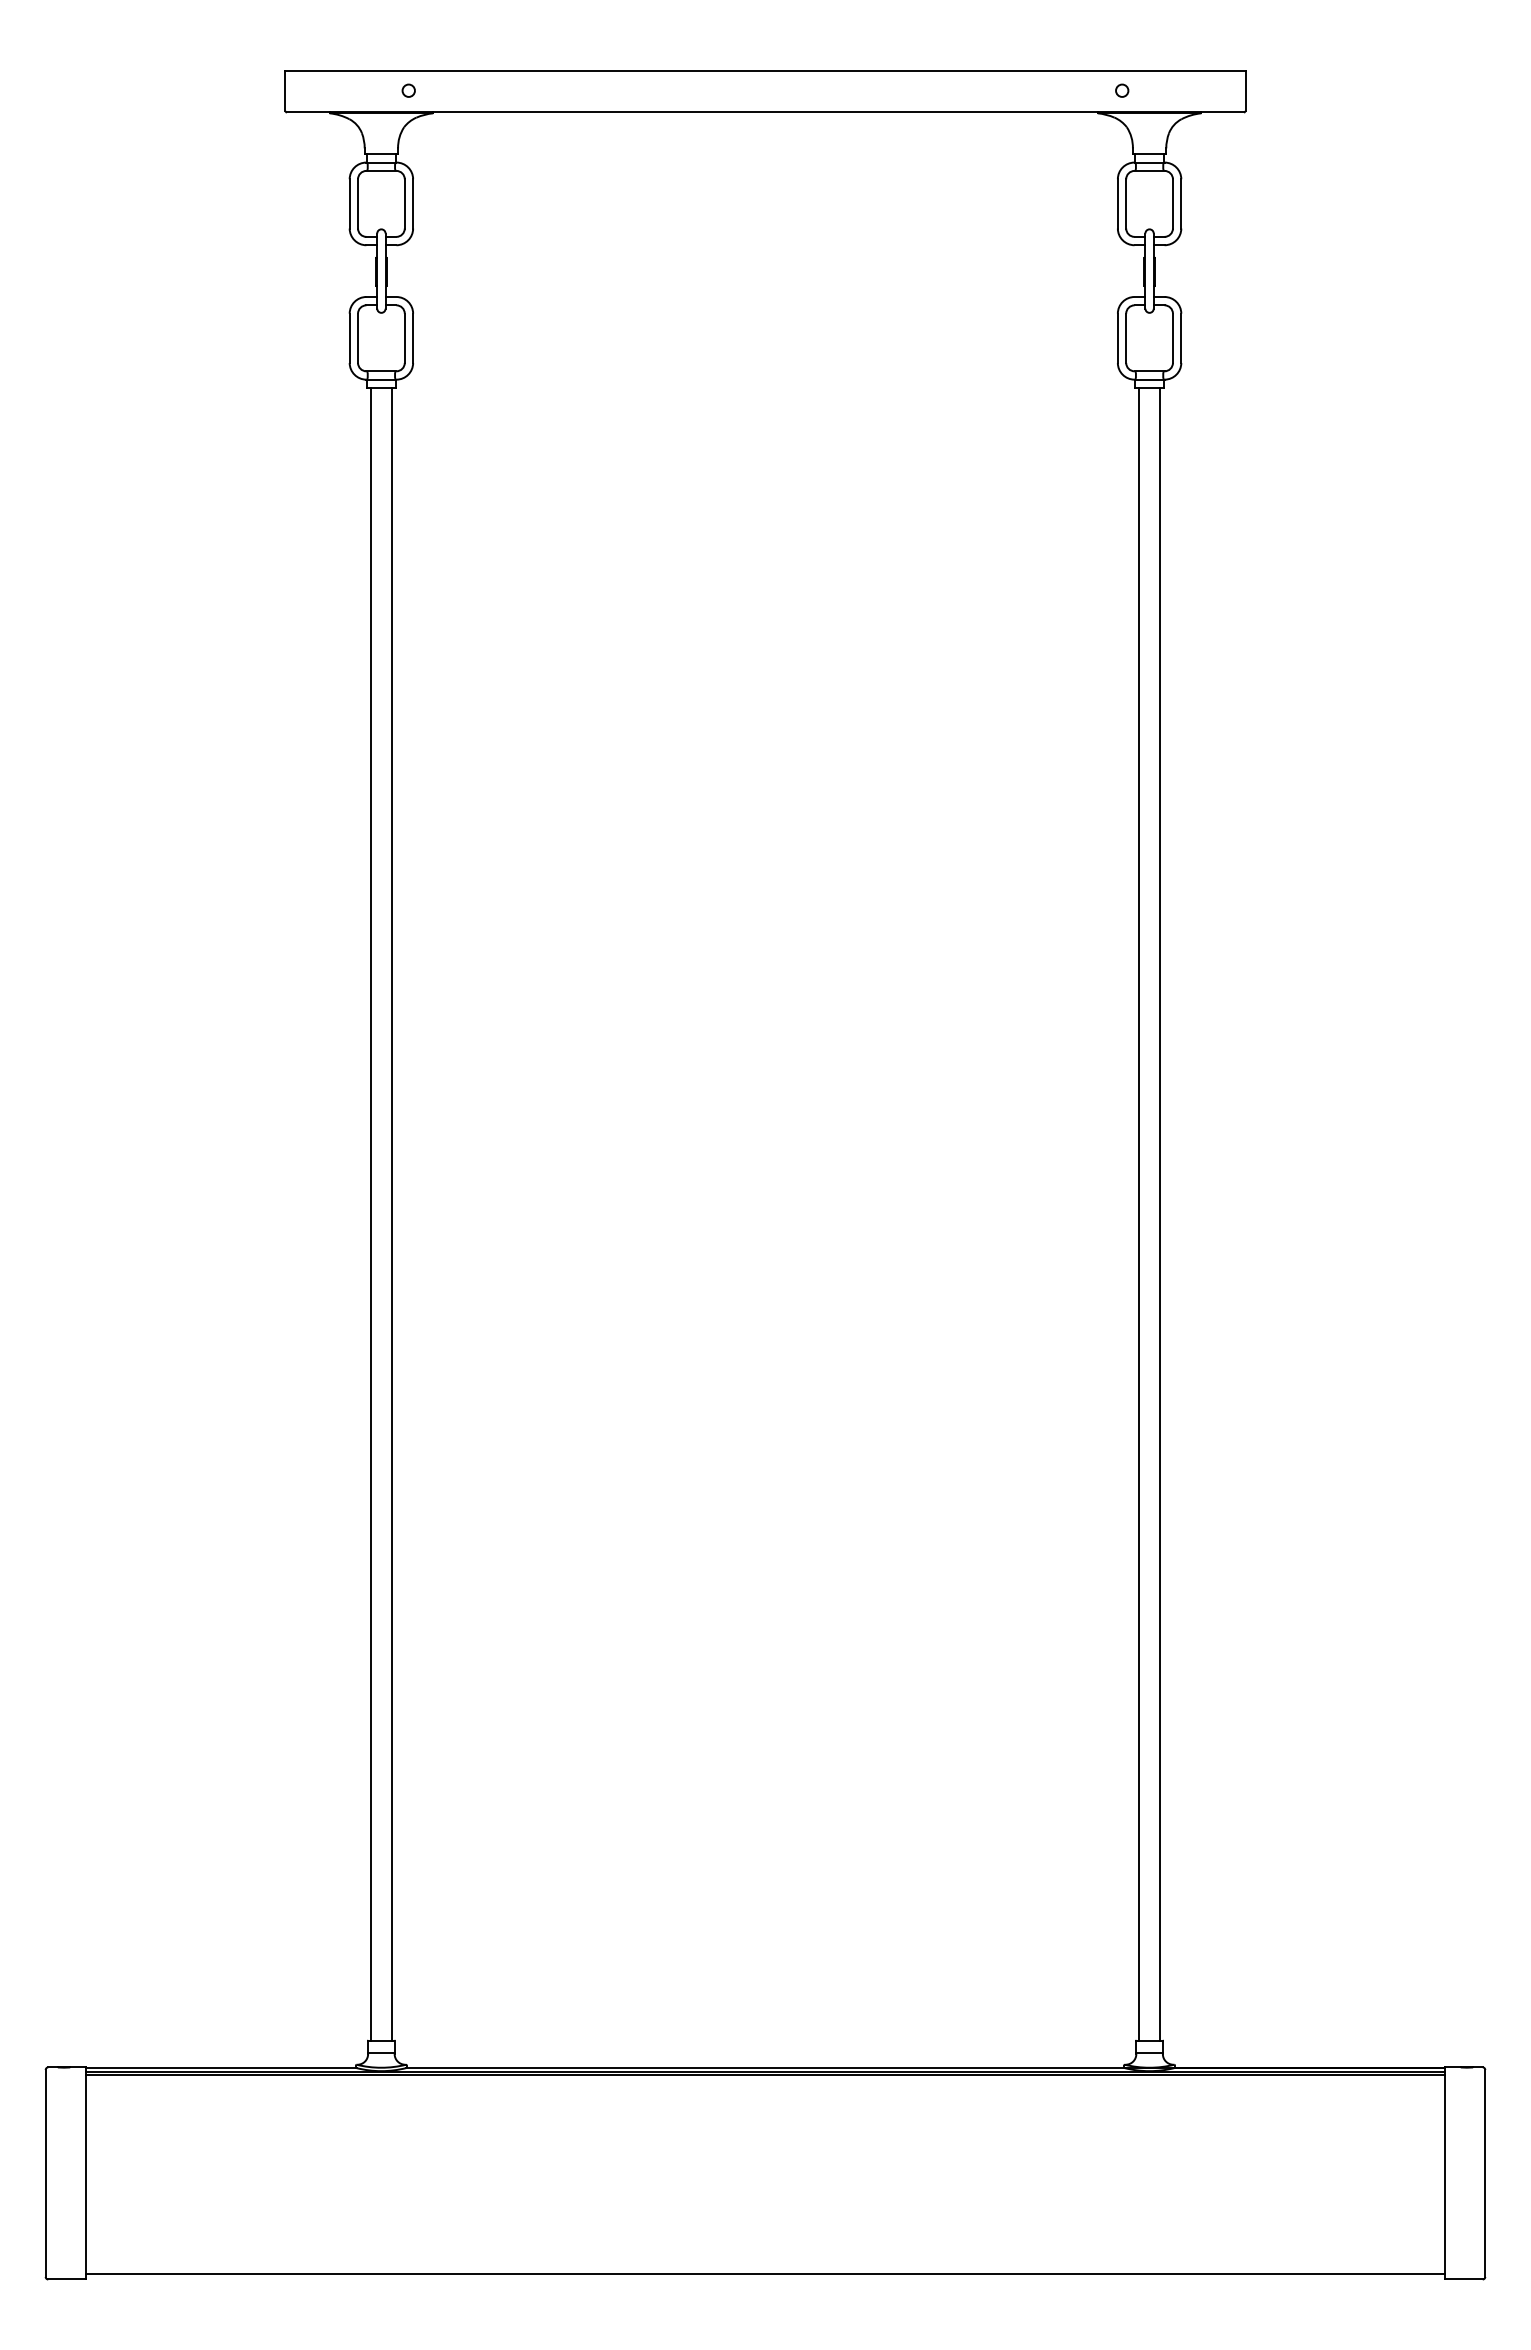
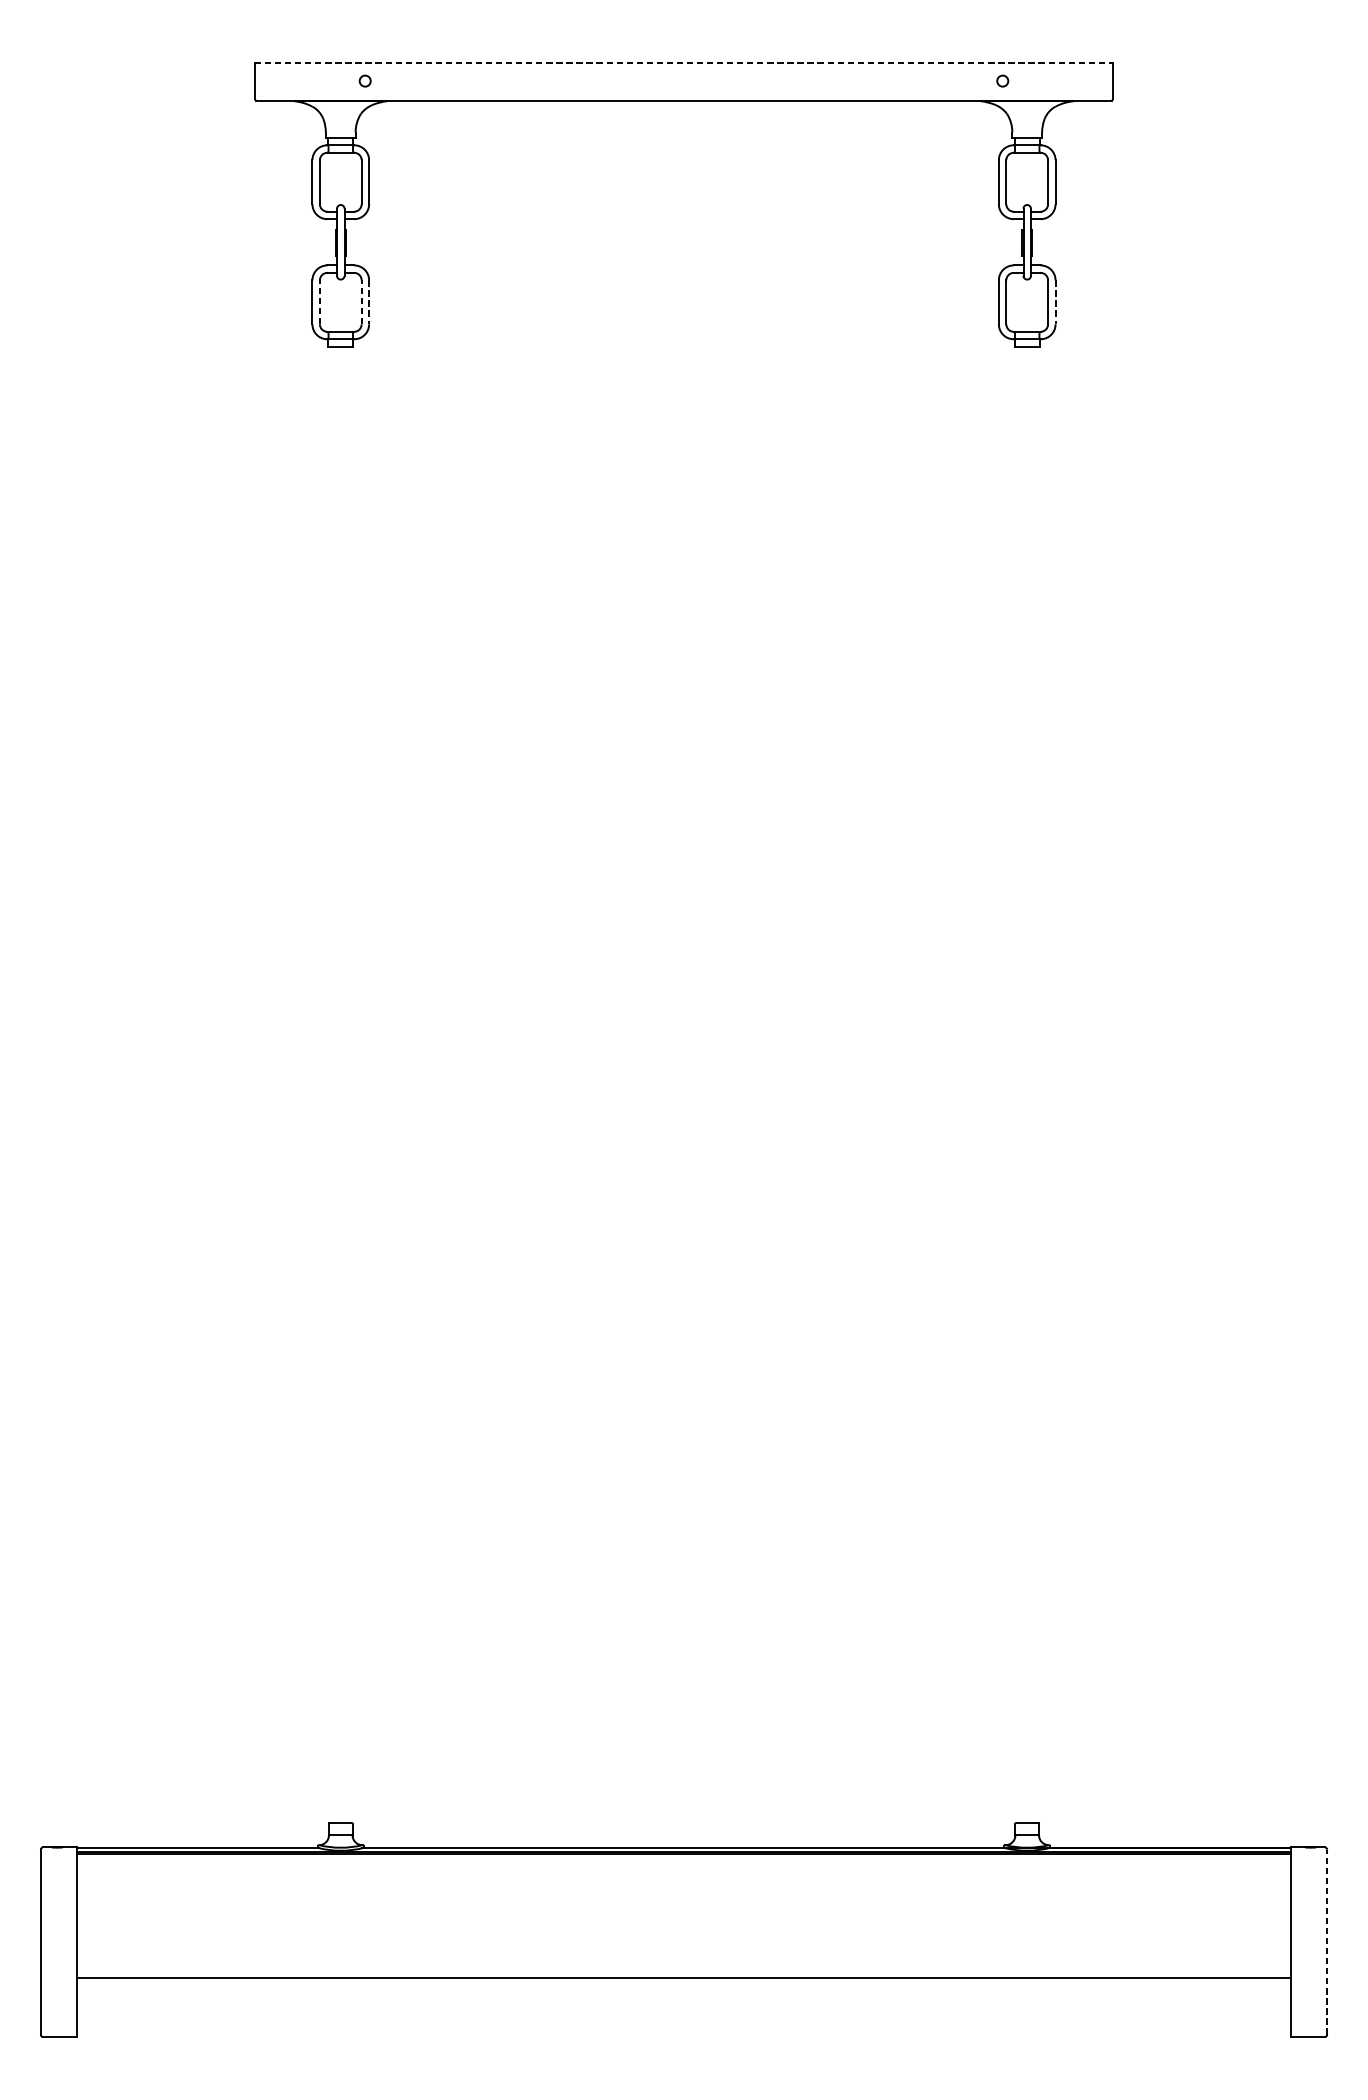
line: (766, 70) -> (684, 63), solid -> dashed
line: (358, 338) -> (320, 302), solid -> dashed
line: (404, 338) -> (361, 302), solid -> dashed
line: (413, 338) -> (369, 302), solid -> dashed
line: (1181, 338) -> (1055, 302), solid -> dashed
line: (371, 1214) -> (331, 1085), removed
line: (391, 1214) -> (349, 1085), removed
line: (1139, 1214) -> (1018, 1085), removed
line: (1159, 1214) -> (1036, 1085), removed
line: (1485, 2172) -> (1327, 1941), solid -> dashed
line: (765, 2273) -> (684, 1978), moved

